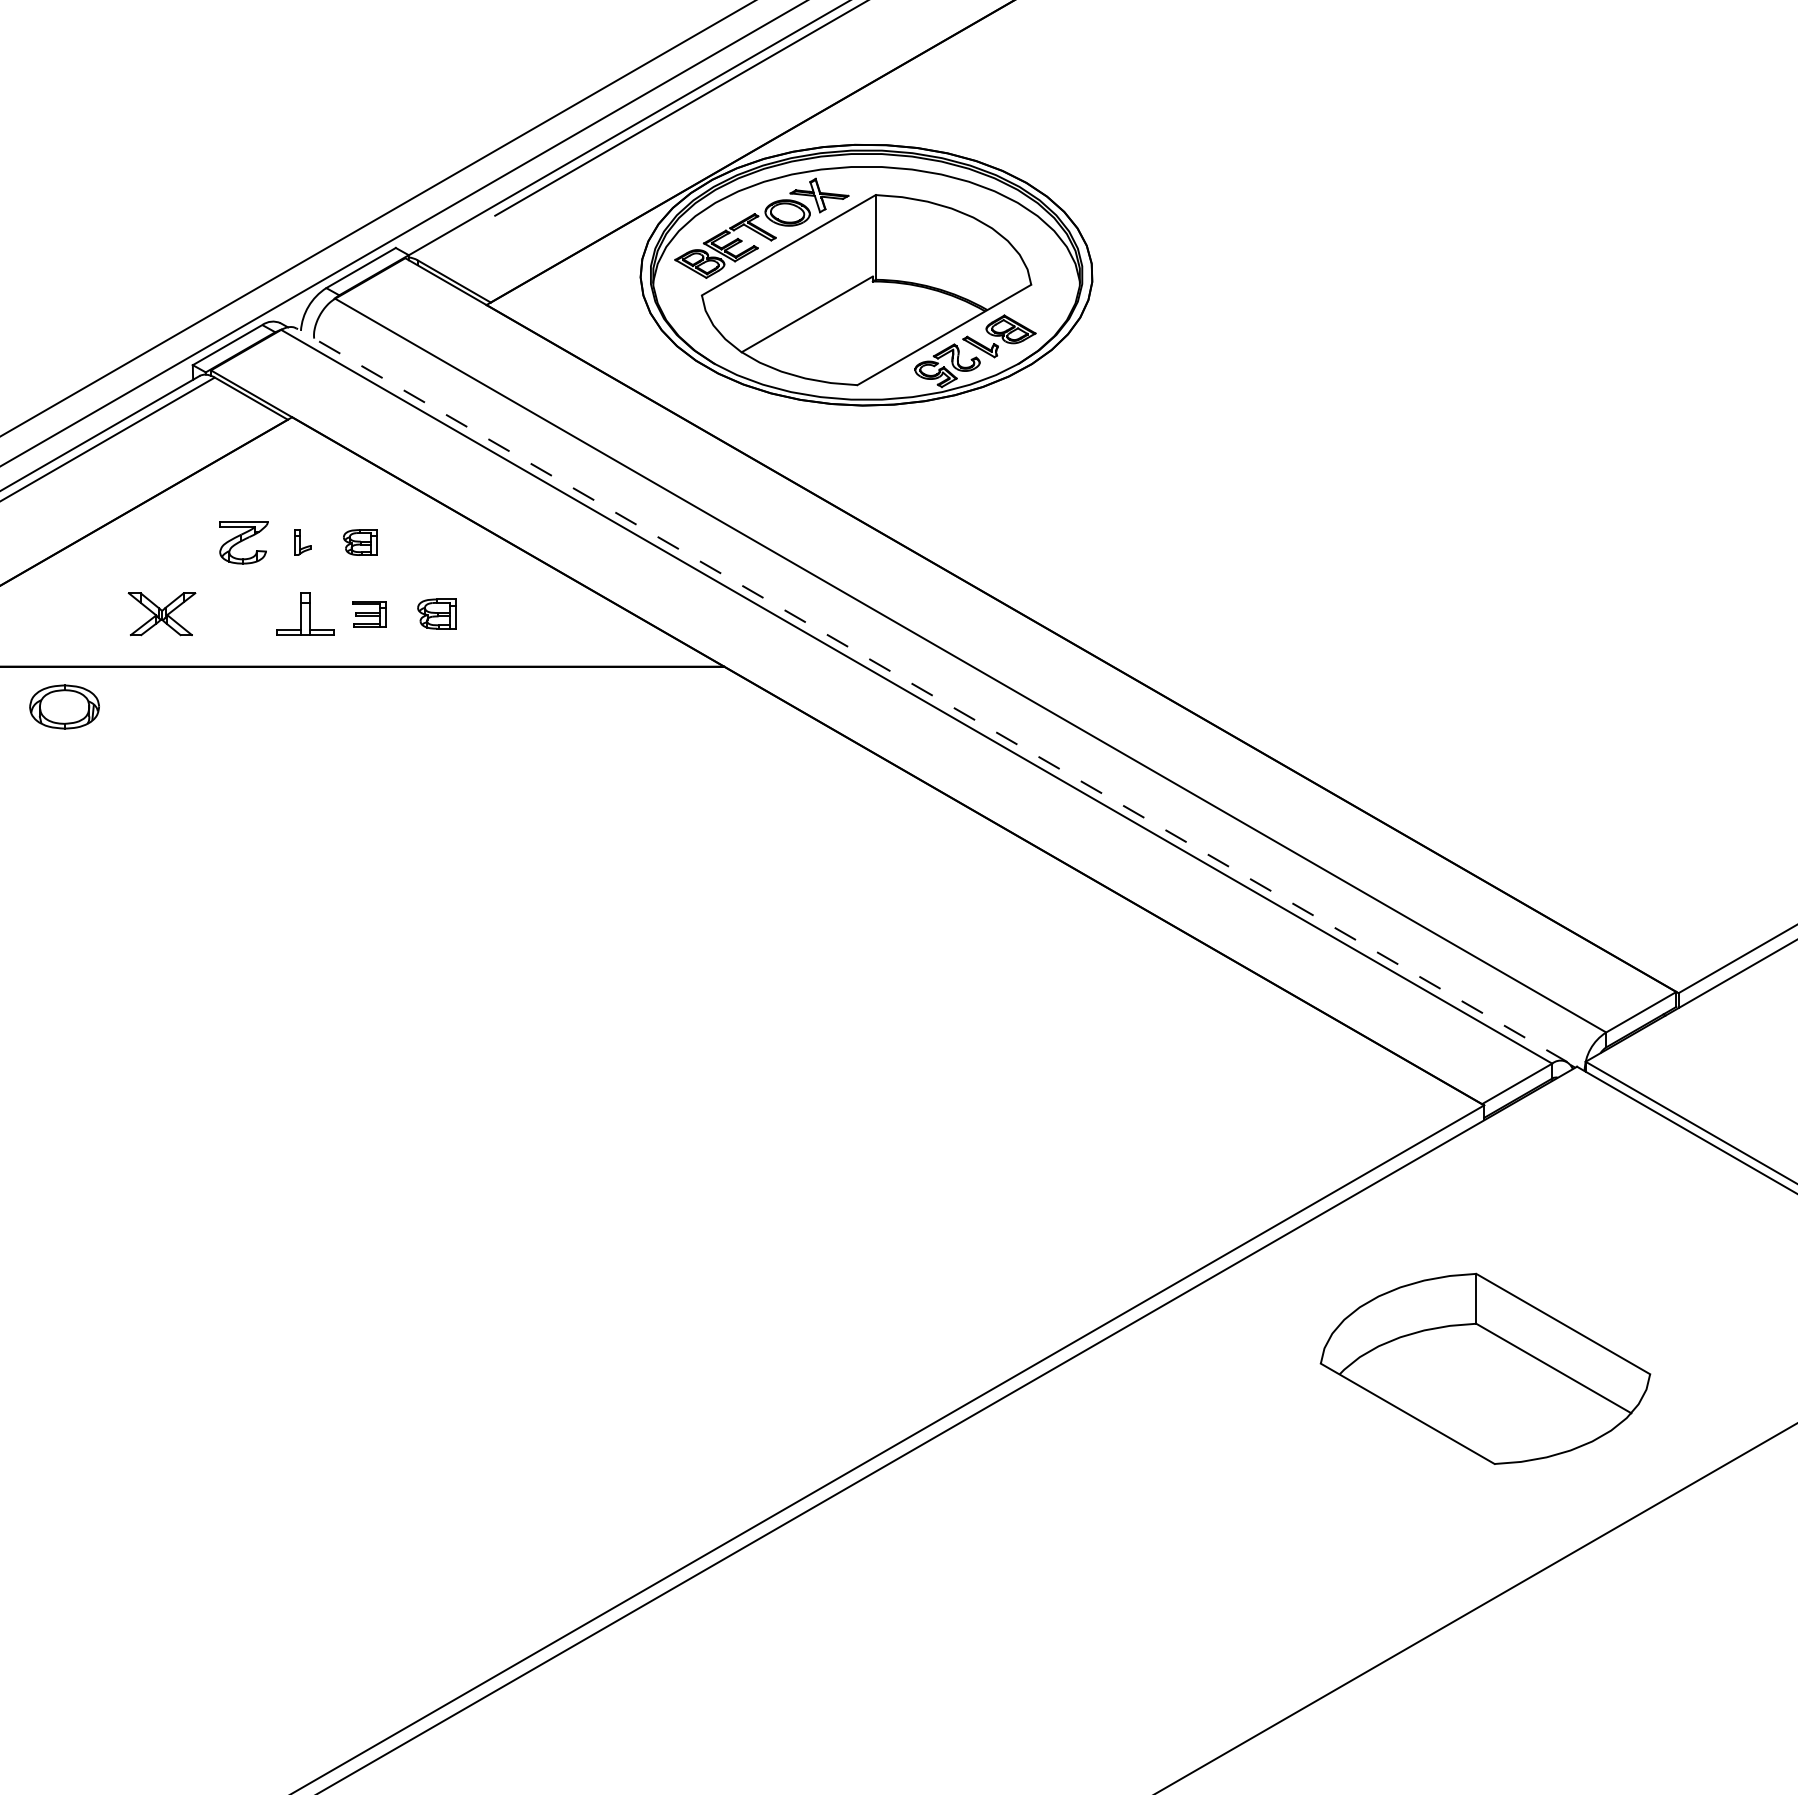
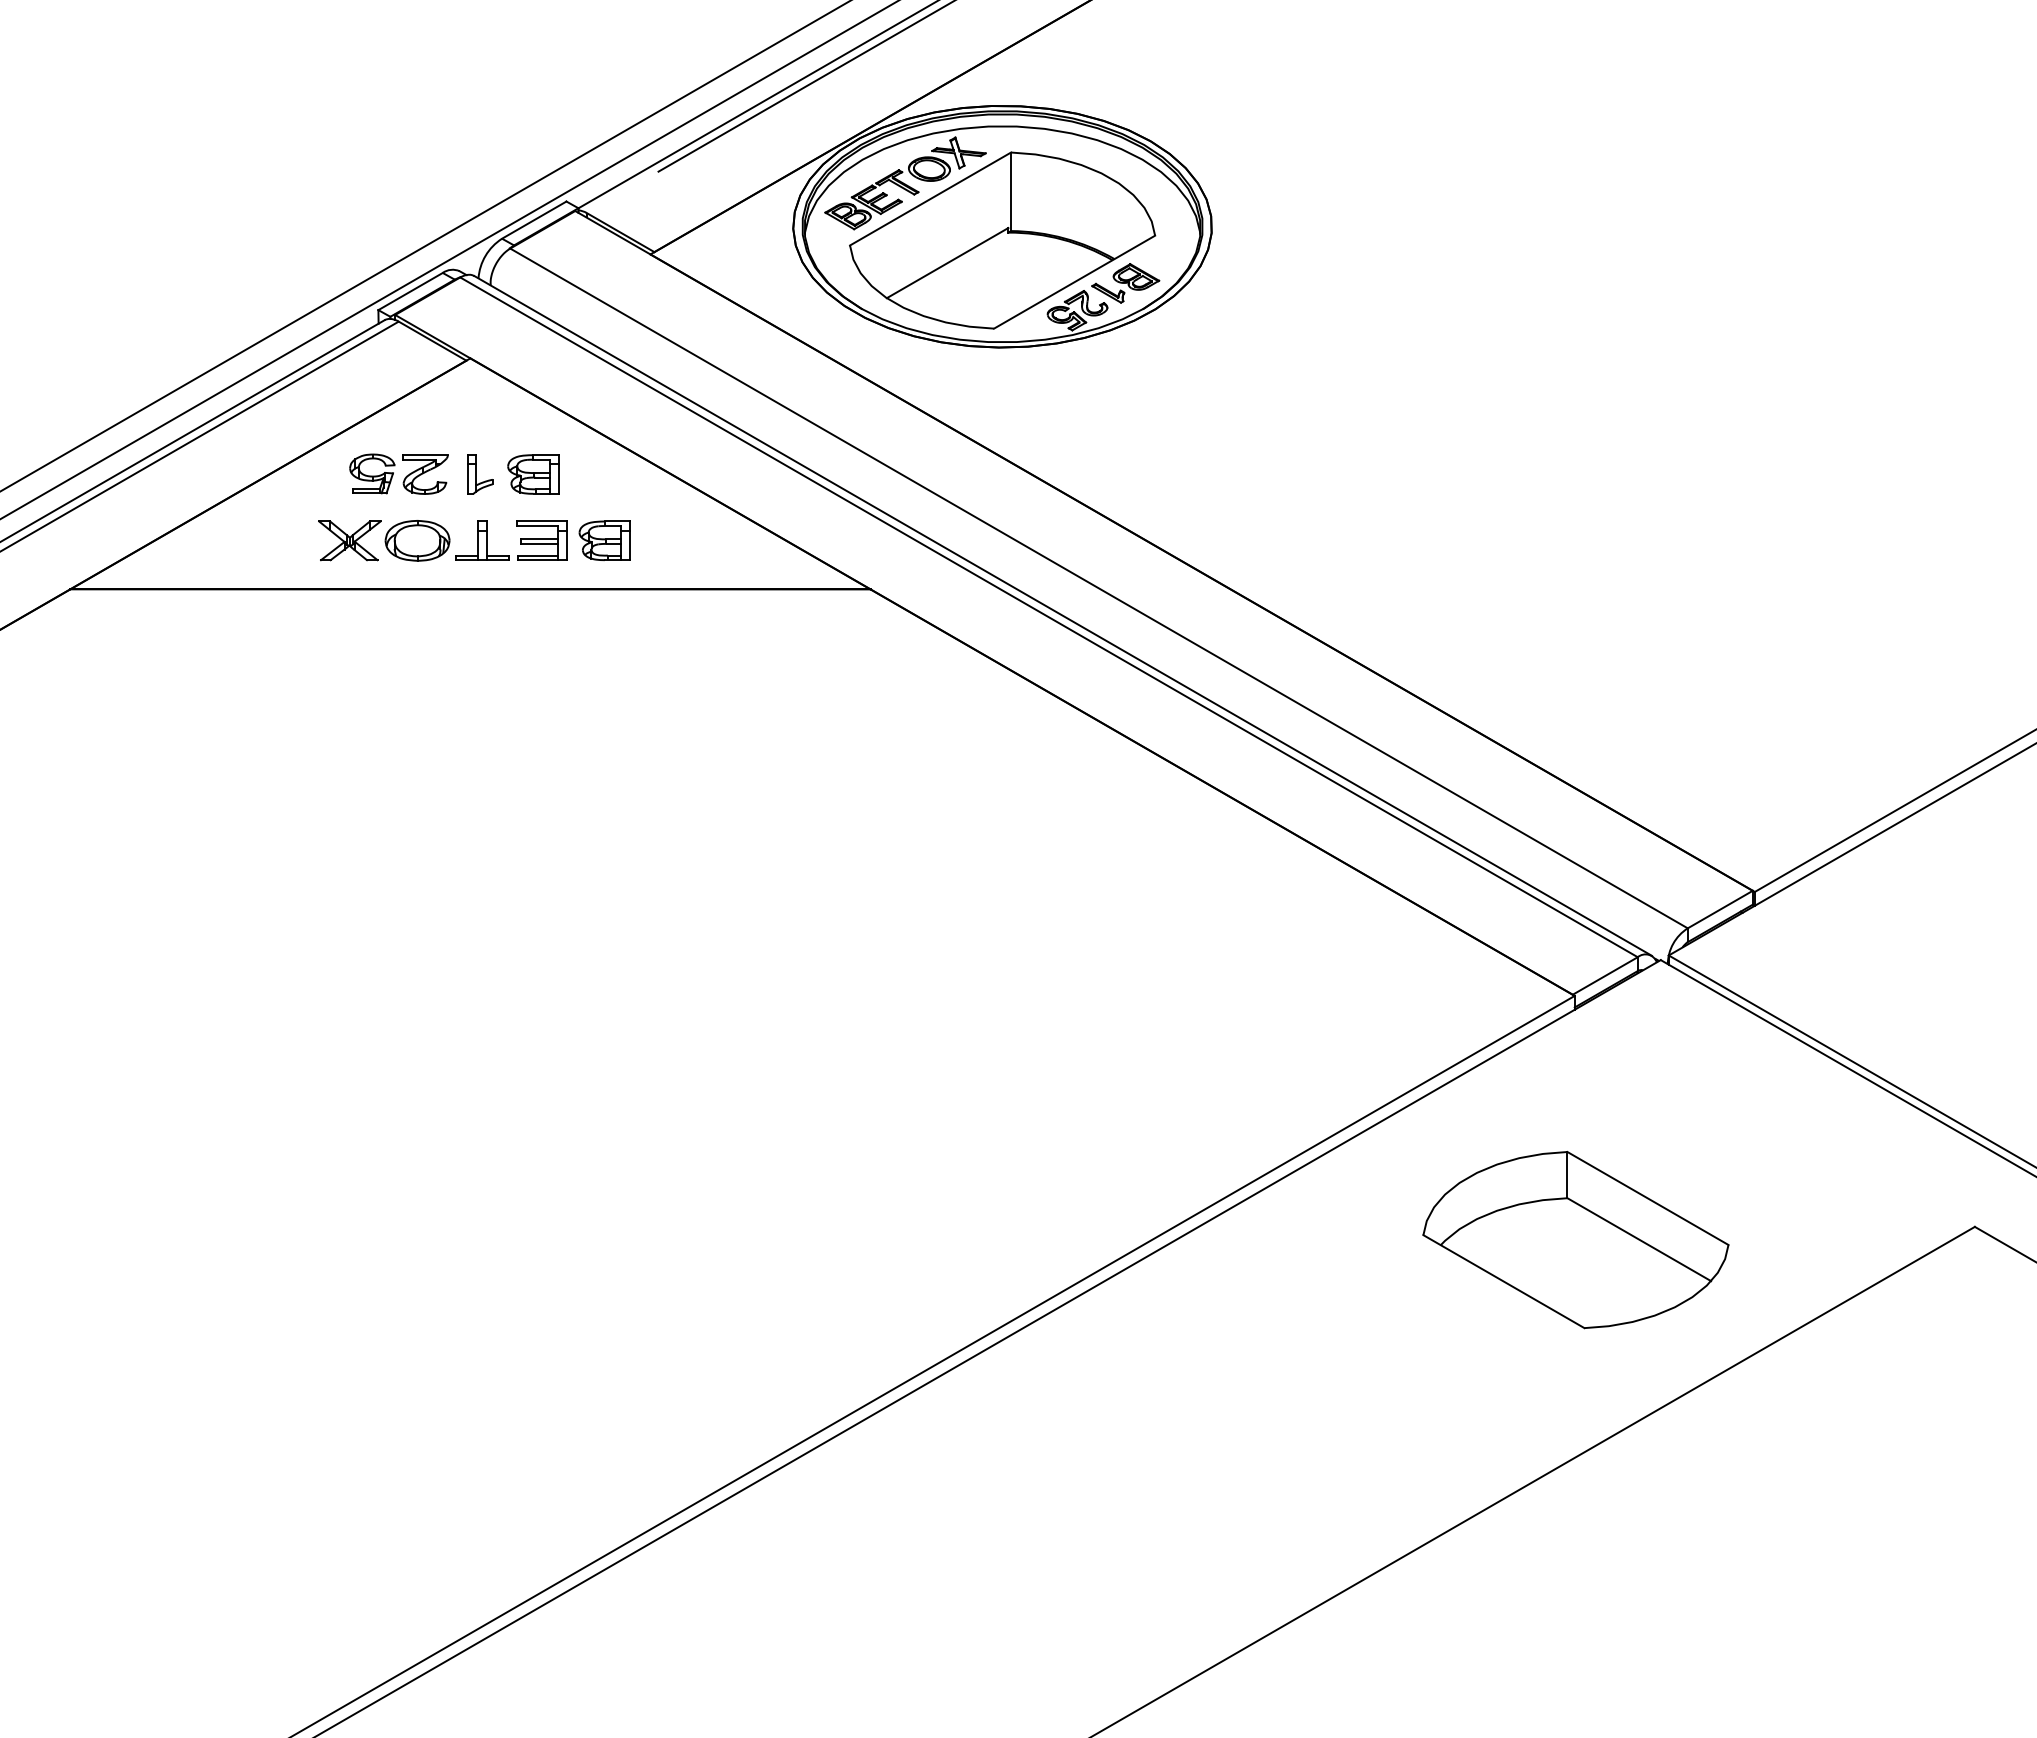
part: (186, 541) -> (372, 473), added
part: (303, 542) -> (480, 474), size x1.67
part: (360, 542) -> (533, 474), size x1.67
part: (368, 613) -> (541, 540), size x1.67
part: (436, 613) -> (604, 540), size x1.43
line: (932, 694) -> (1063, 615), dashed -> solid
part: (64, 706) -> (417, 540), moved

